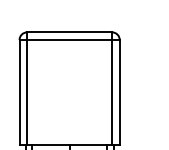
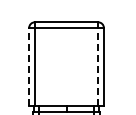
line: (19, 91) -> (29, 66), solid -> dashed
line: (112, 91) -> (98, 66), solid -> dashed

